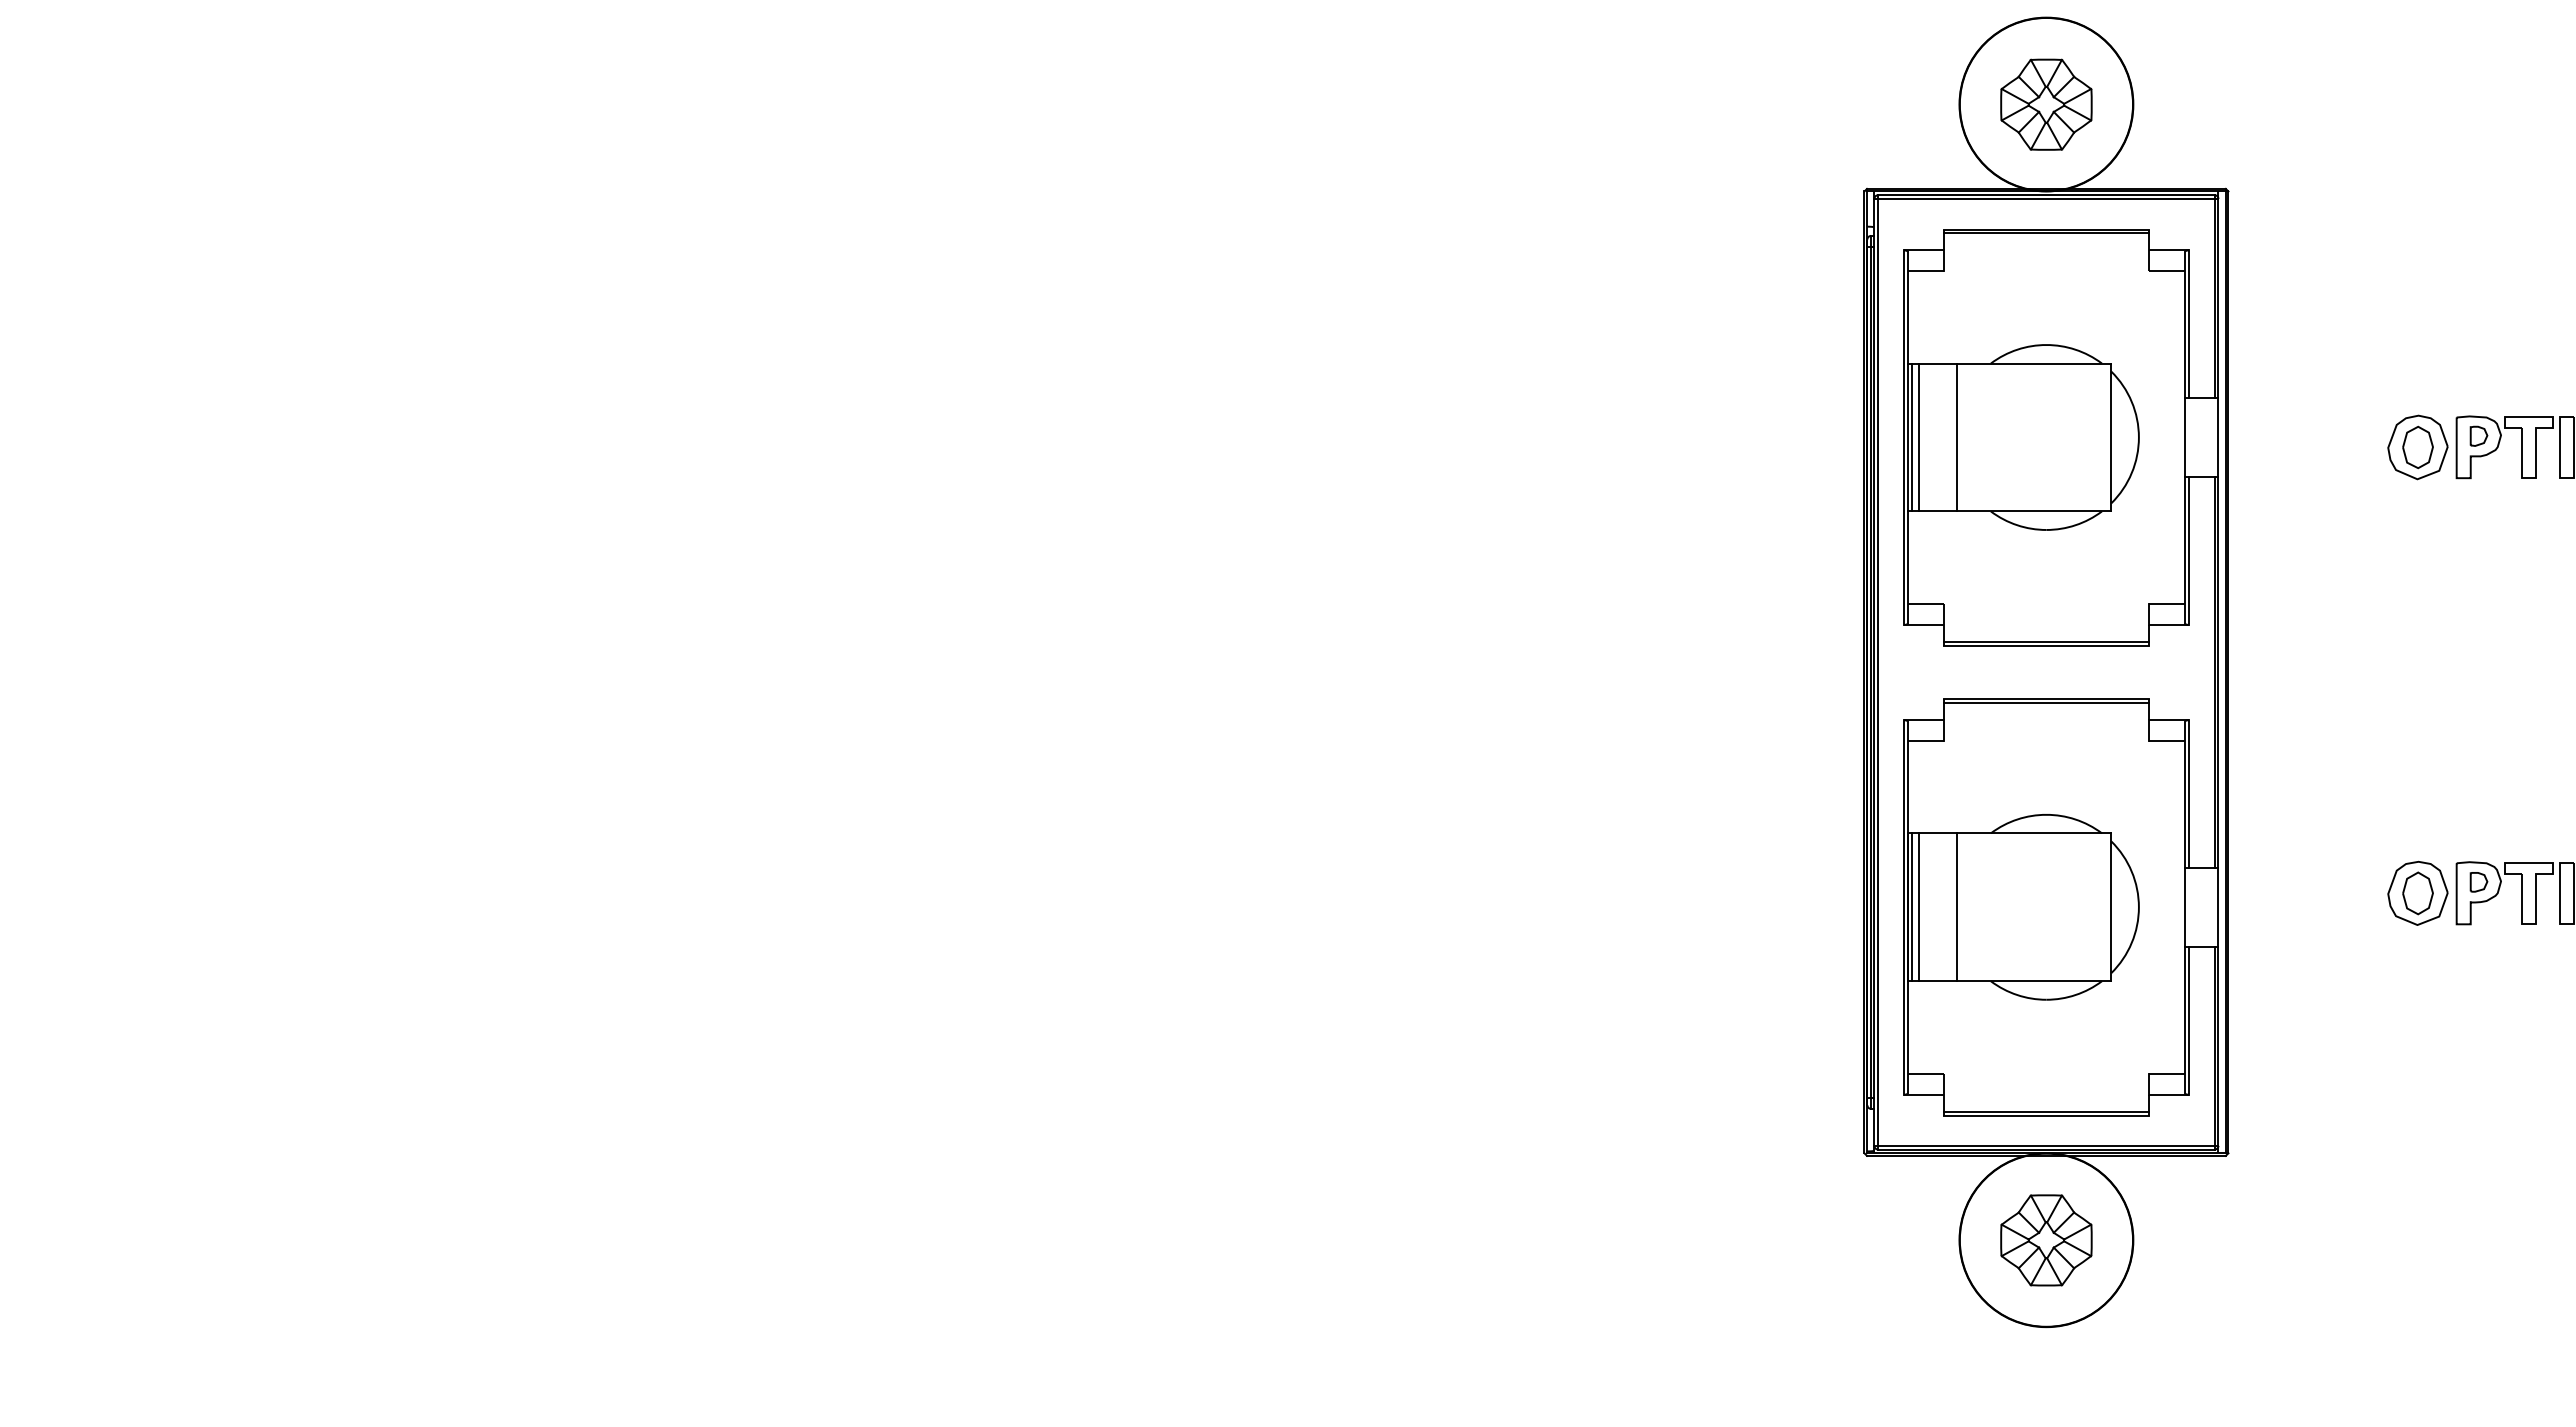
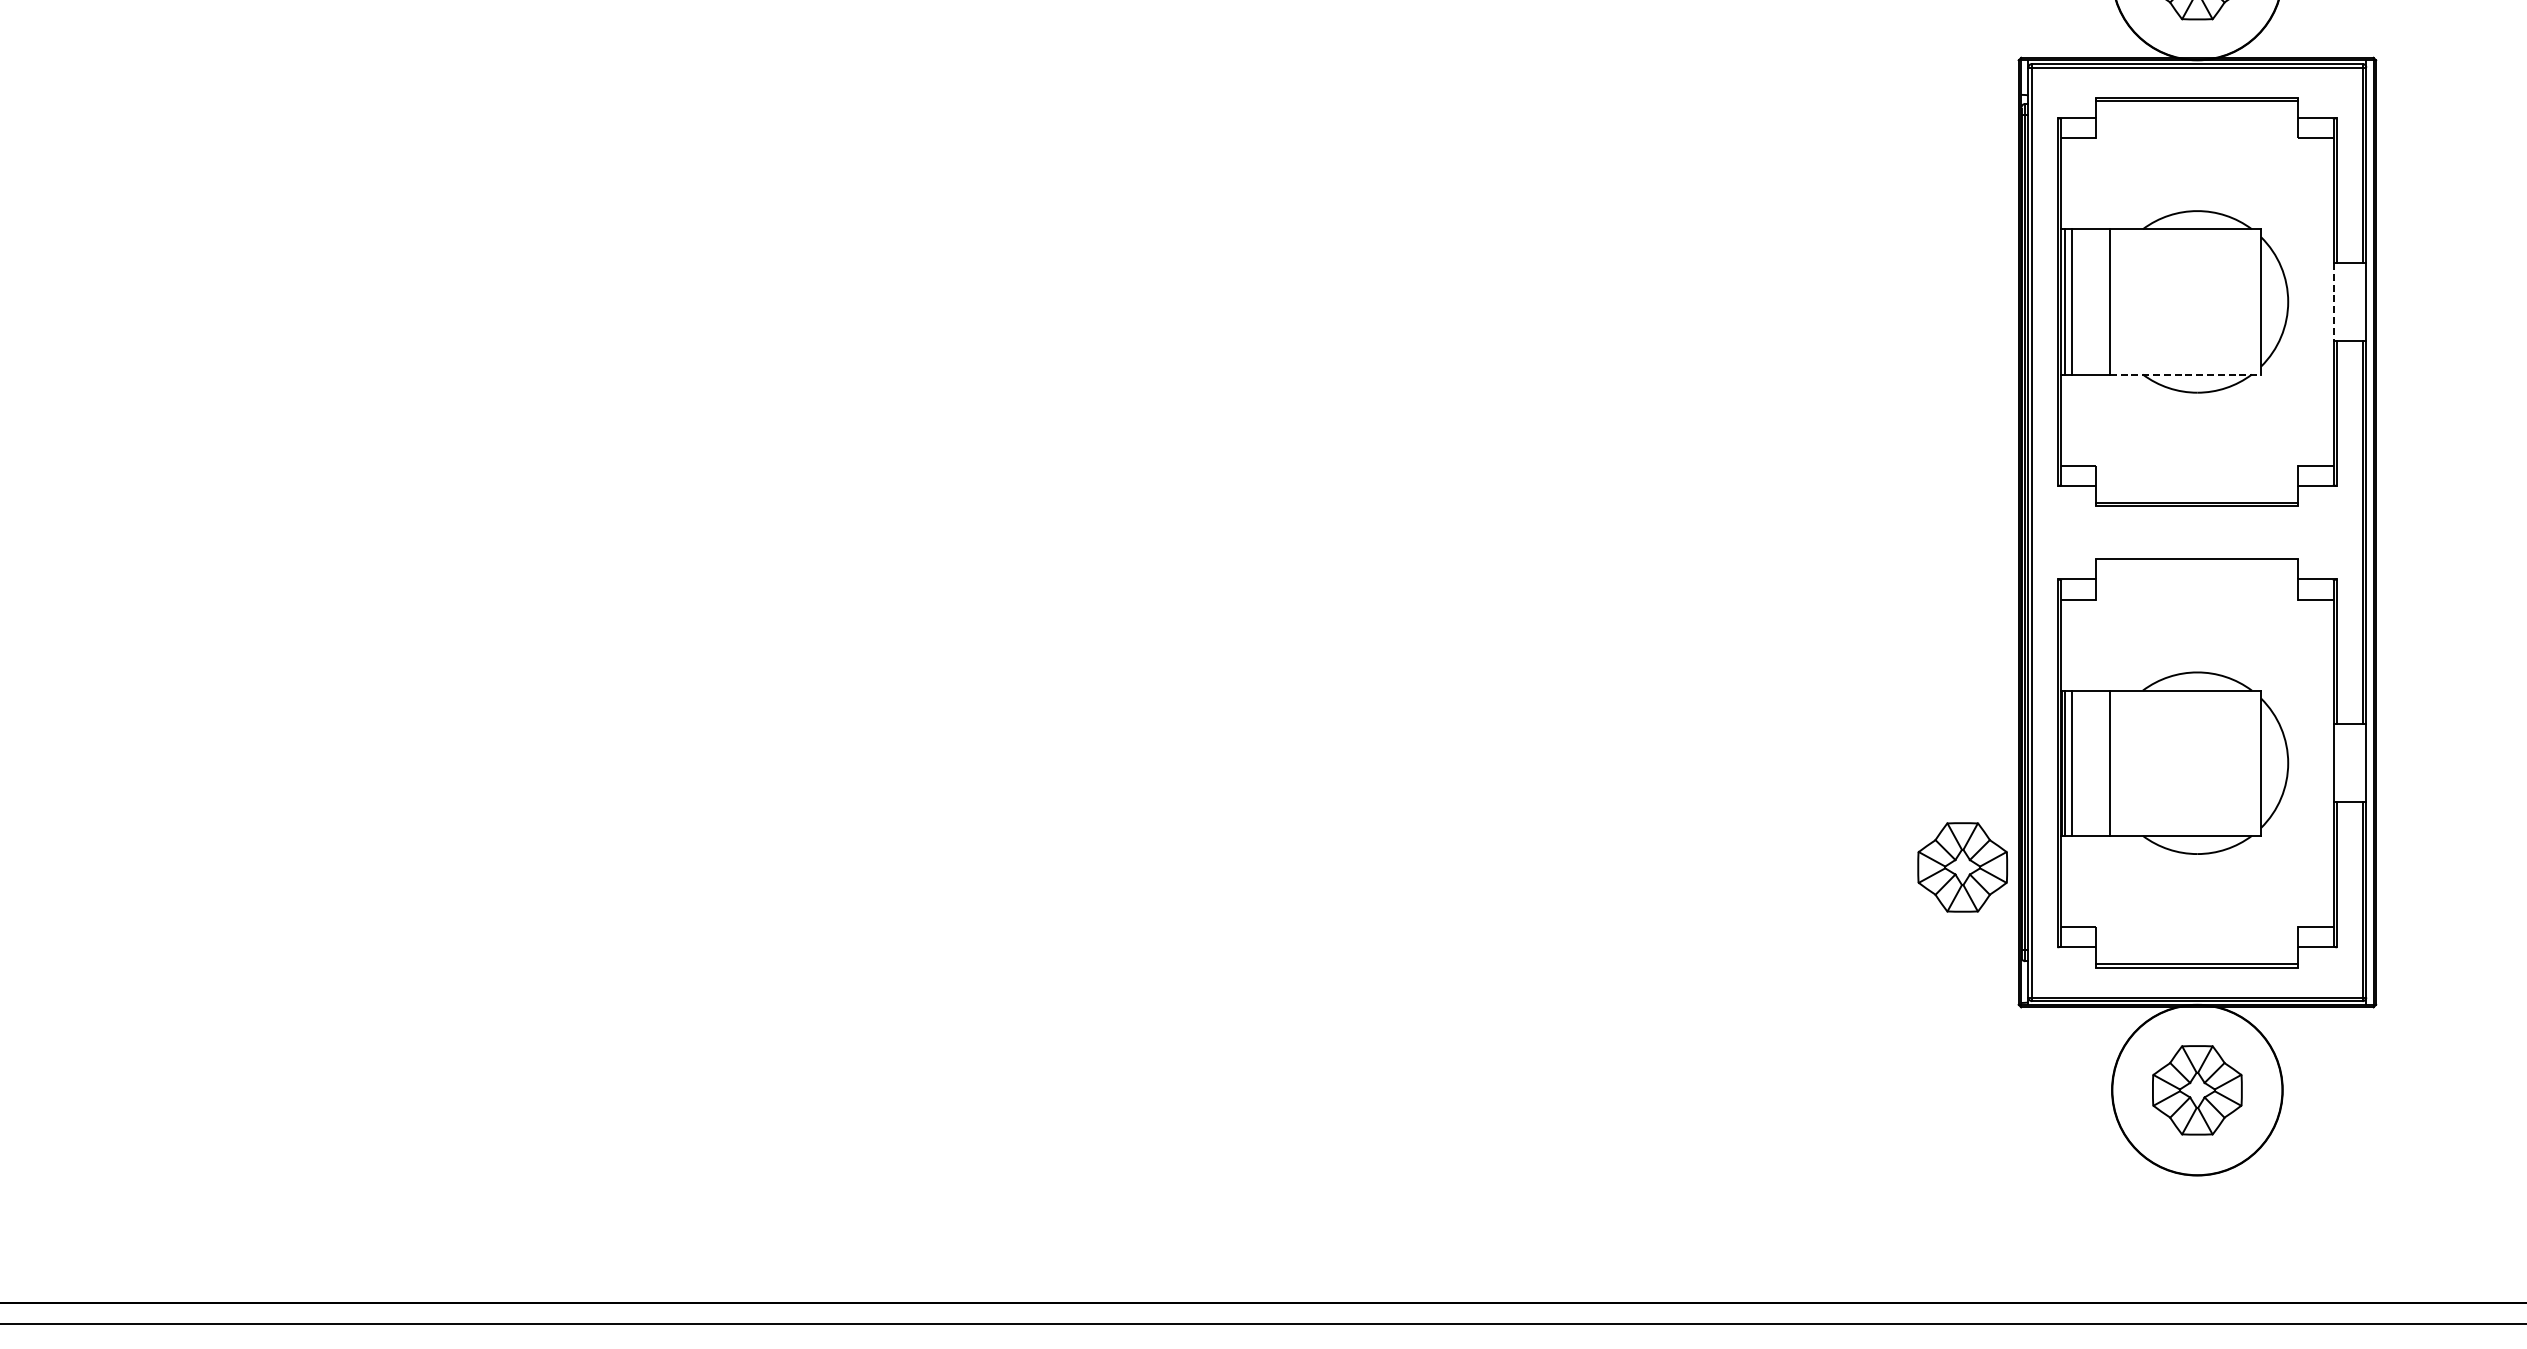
line: (2185, 437) -> (2333, 301), solid -> dashed
line: (2034, 511) -> (2185, 374), solid -> dashed
line: (2046, 703) -> (2197, 563), removed
part: (1807, 1013) -> (1962, 867), added

